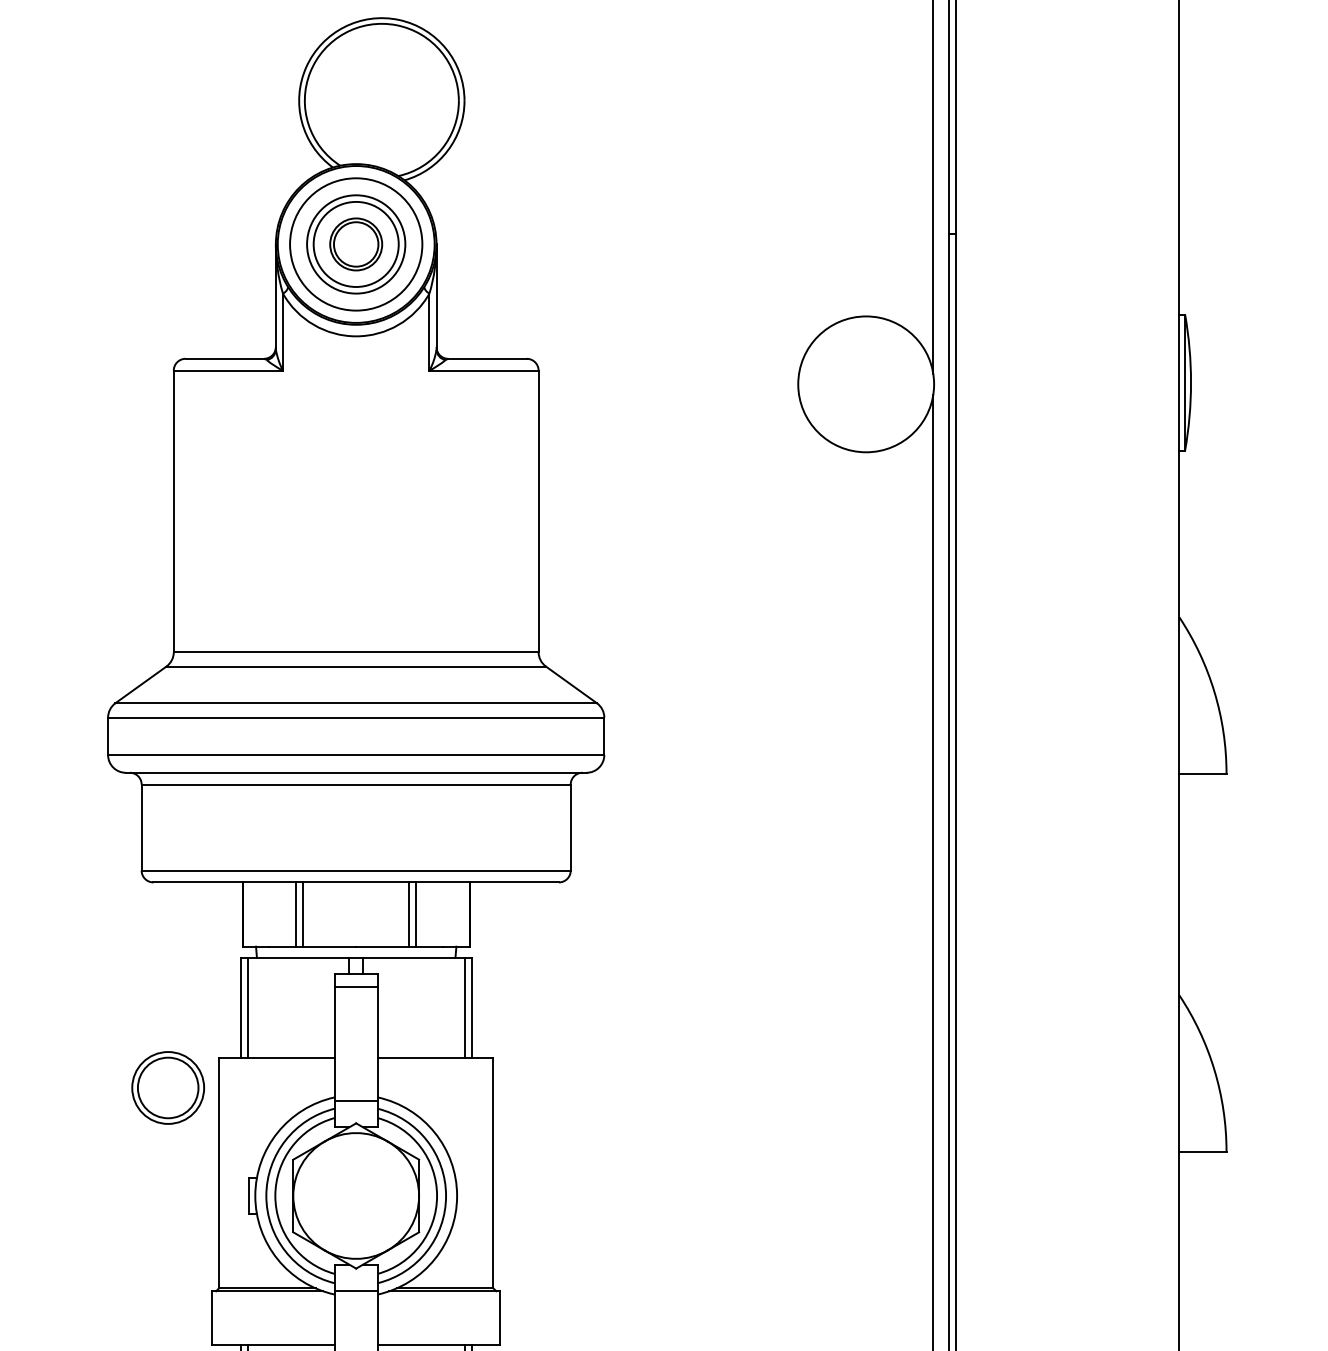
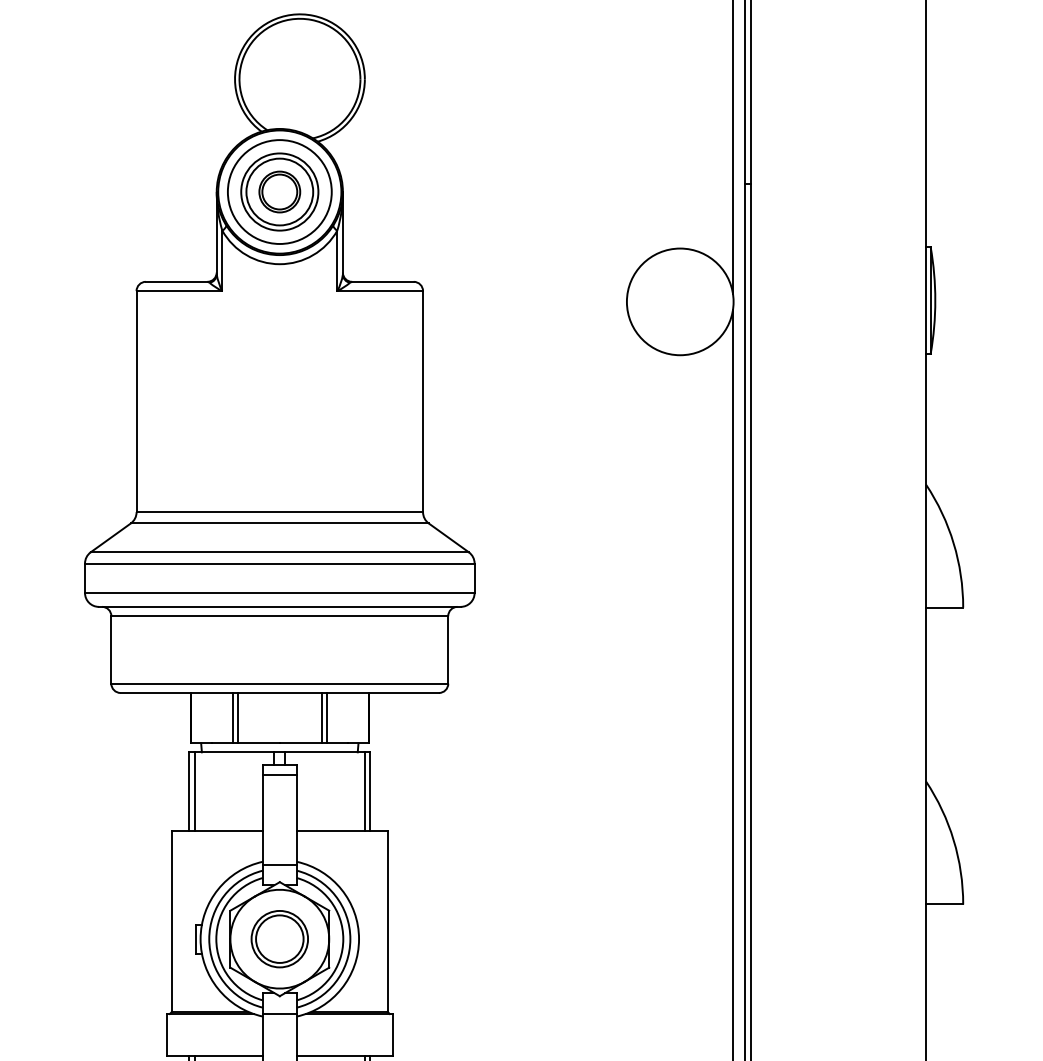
part: (167, 1087) -> (279, 938), moved

